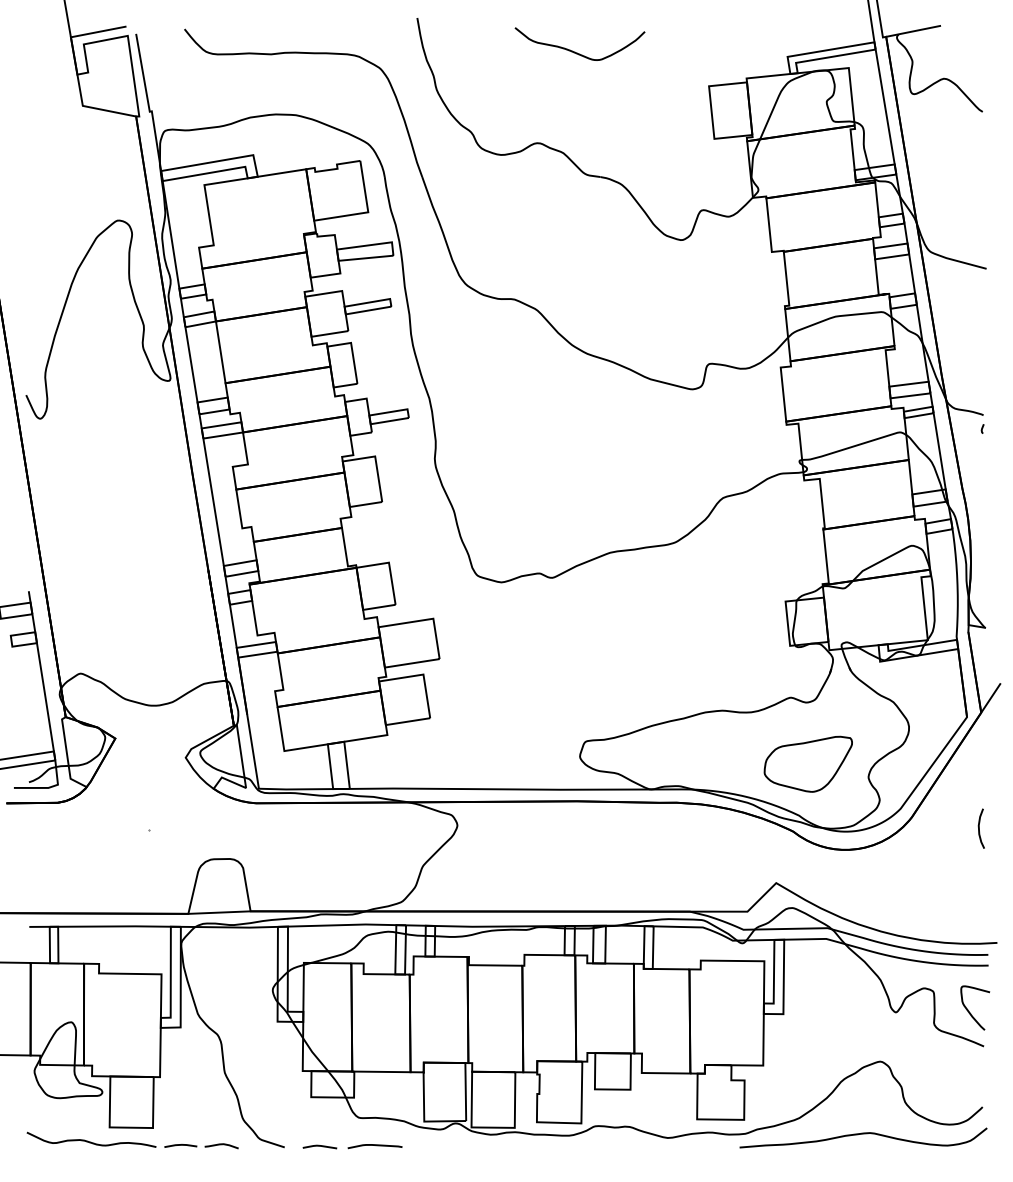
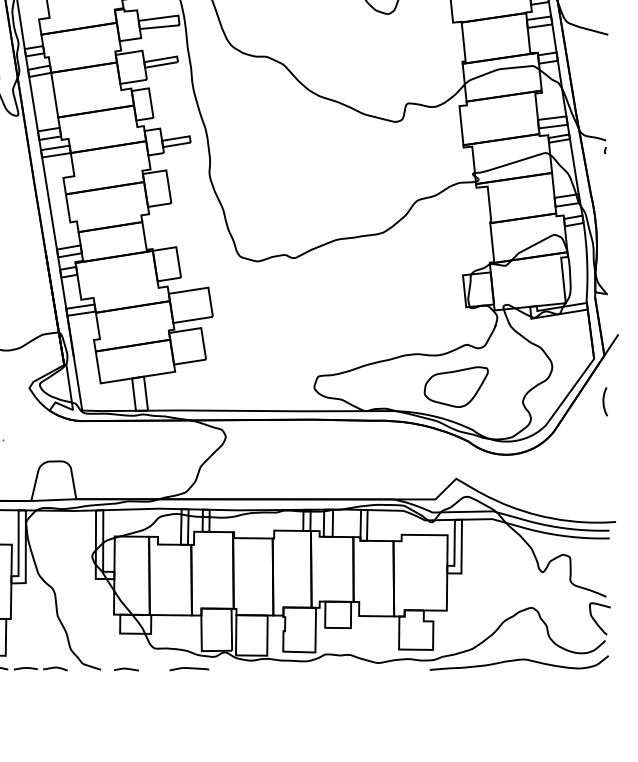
part: (807, 763) -> (455, 386), moved
curve: (979, 828) -> (603, 401), moved
curve: (970, 1012) -> (596, 622), moved
curve: (374, 1145) -> (188, 668), moved

